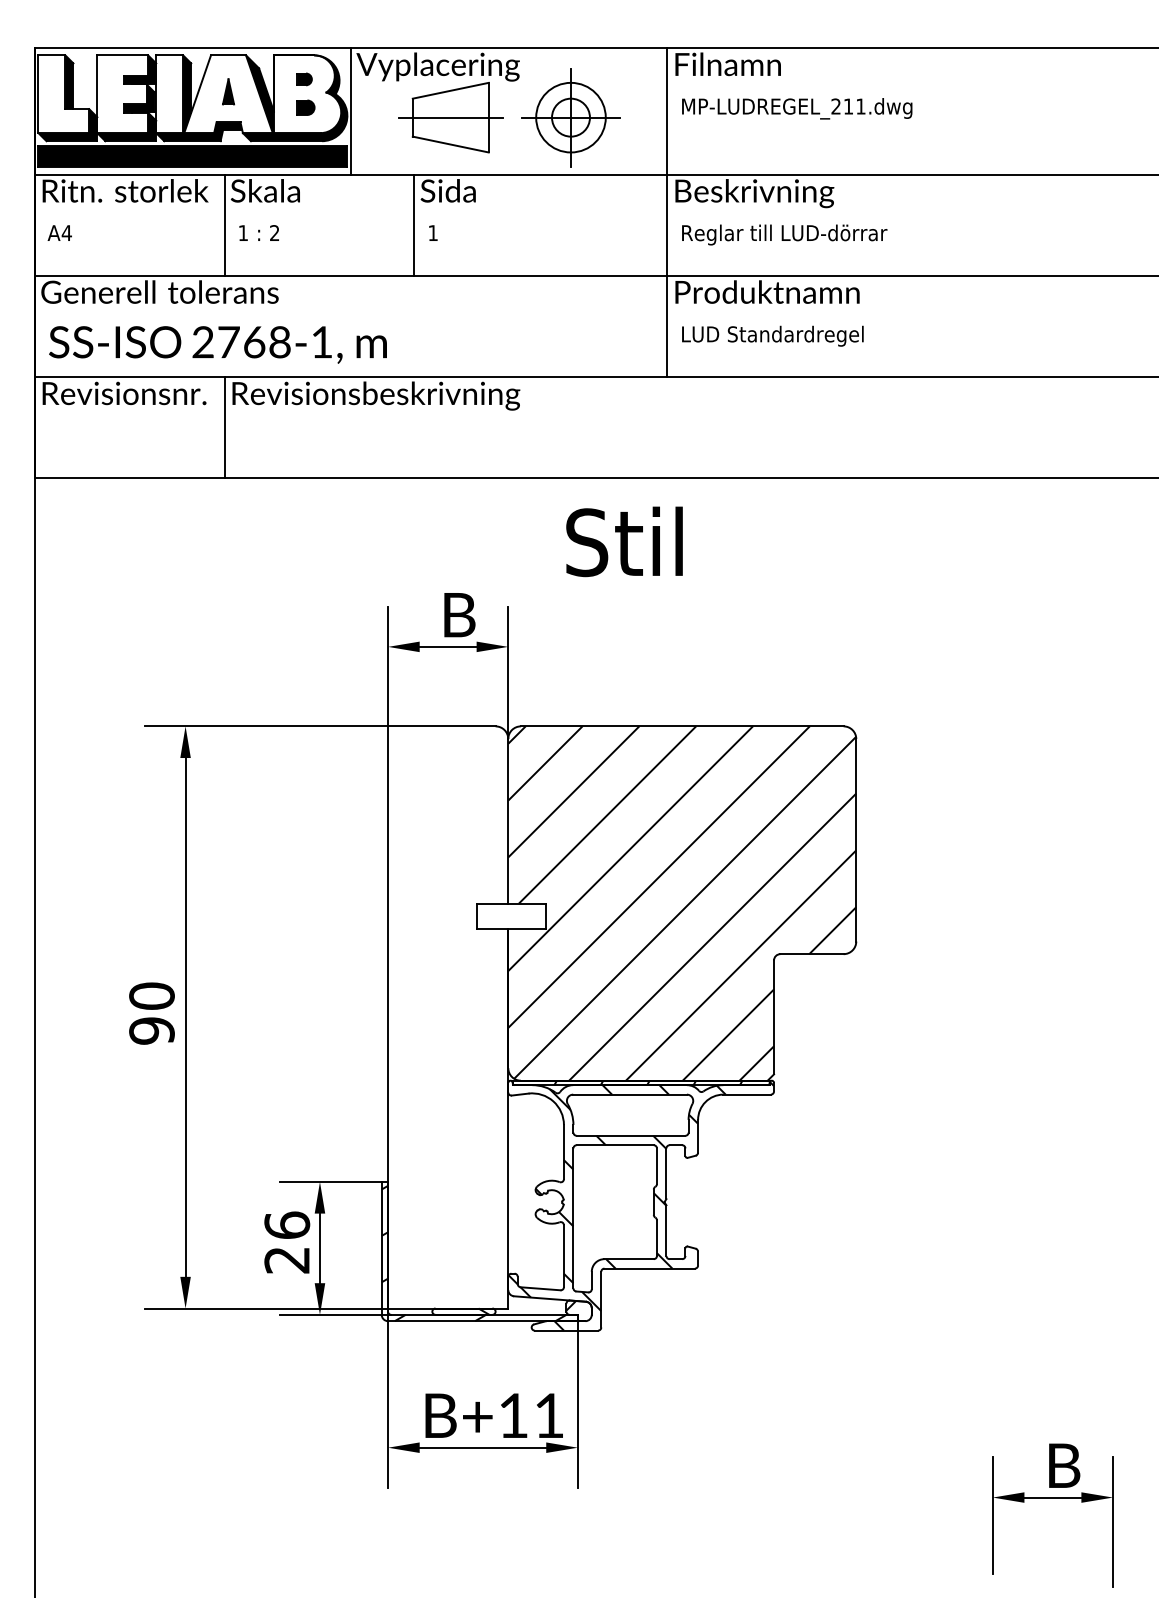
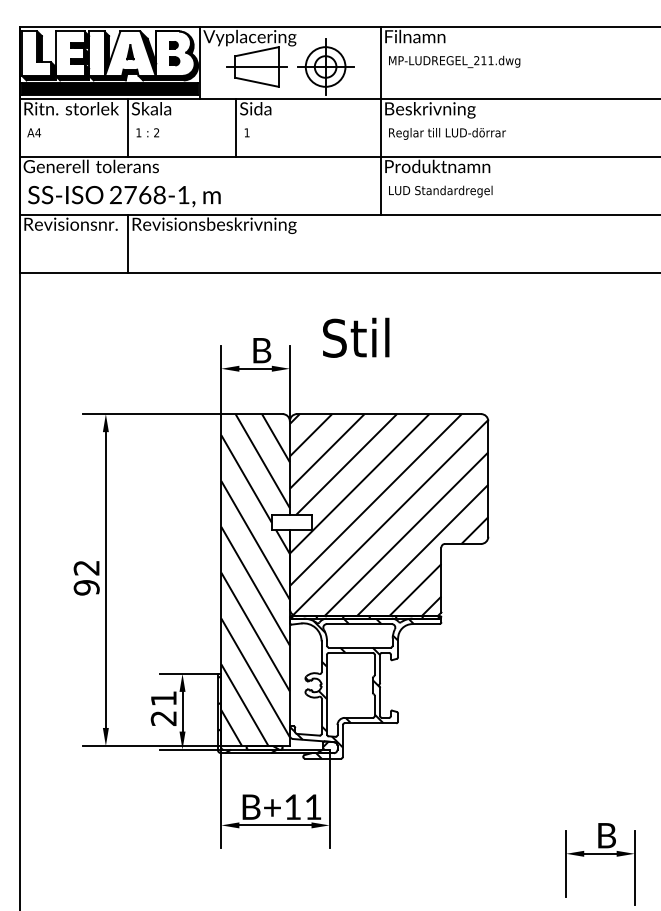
text: (625, 541) -> (356, 337), moved
text: (151, 995) -> (86, 567), 90 -> 92
hatch: (447, 1018) -> (255, 580), added
text: (286, 1225) -> (163, 698), 26 -> 21

